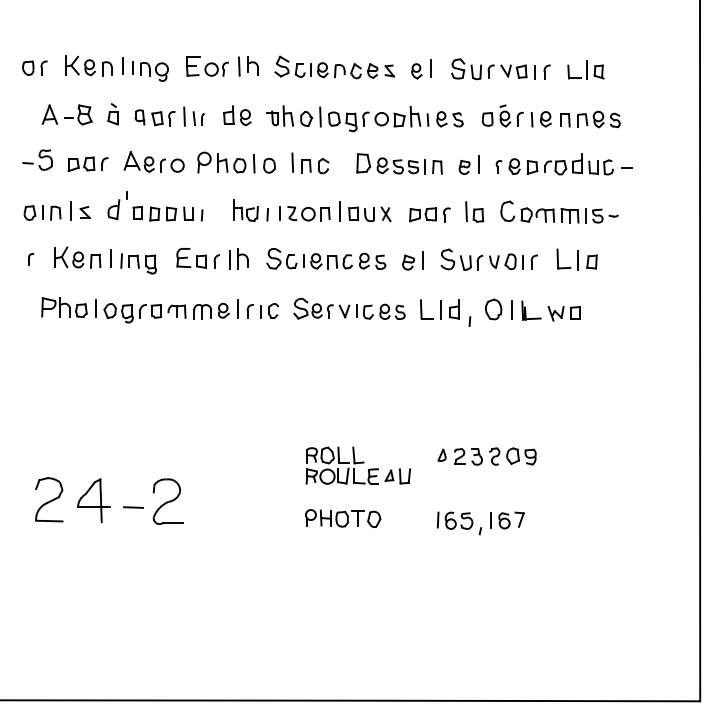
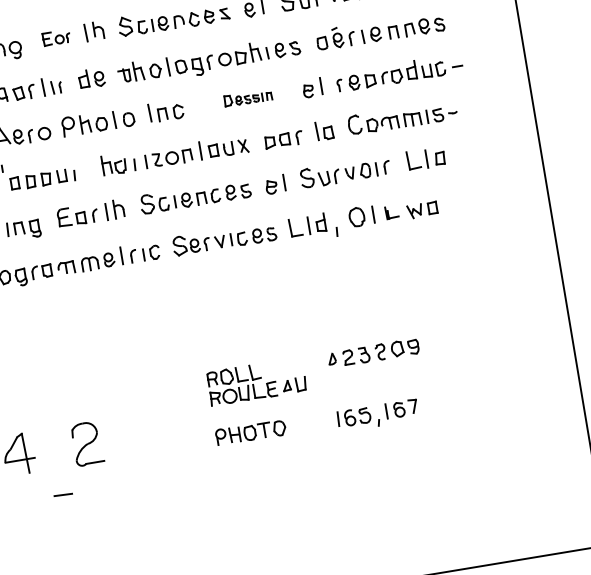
part: (207, 66) -> (56, 37), size x0.7
part: (399, 163) -> (248, 97), size x0.6
part: (531, 310) -> (391, 212), size x0.7
line: (133, 507) -> (63, 494), moved

